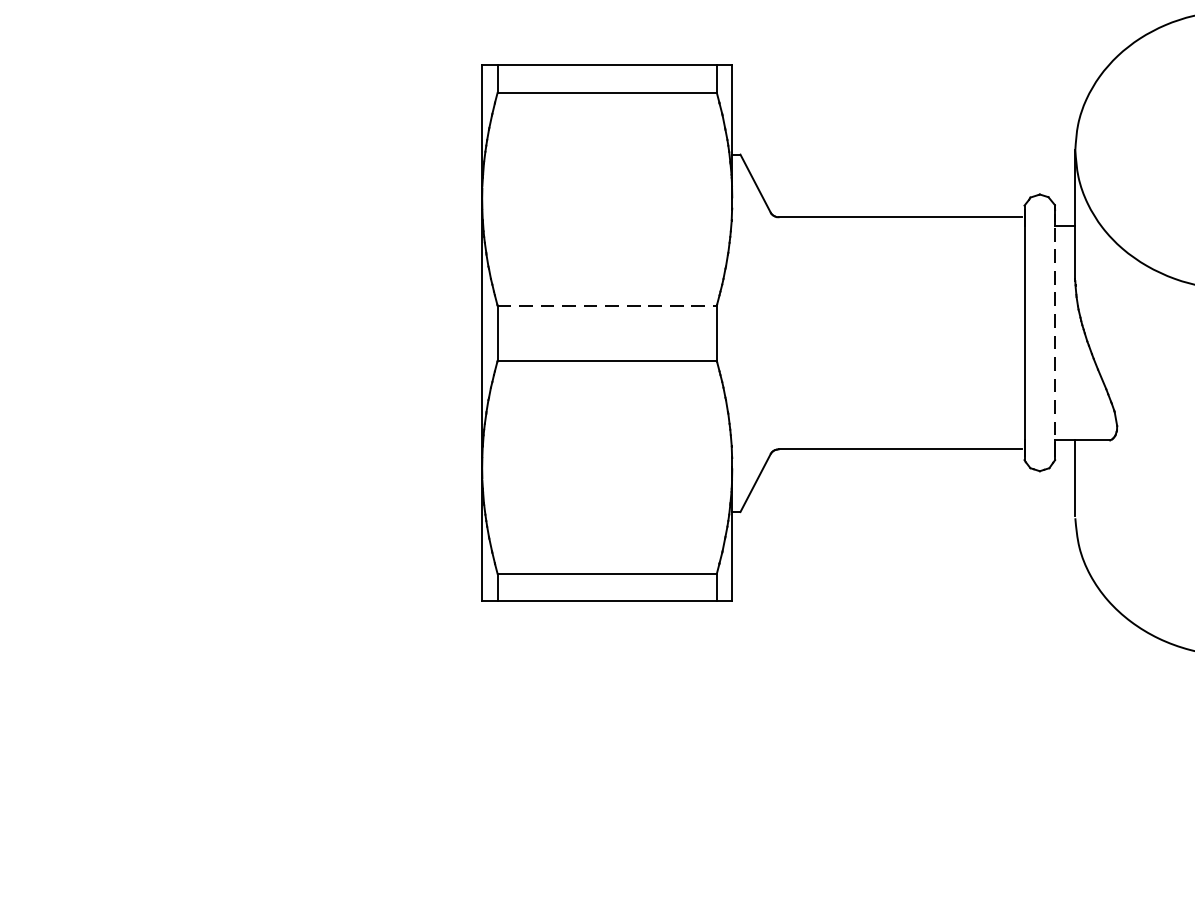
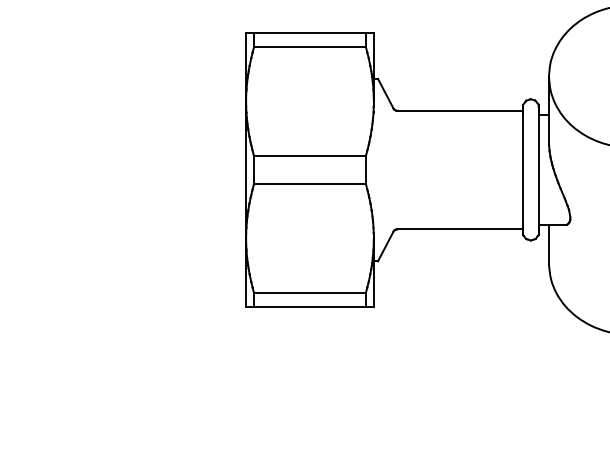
line: (606, 304) -> (309, 155), dashed -> solid
line: (1054, 330) -> (538, 168), dashed -> solid

